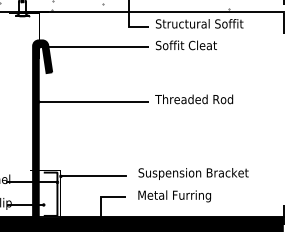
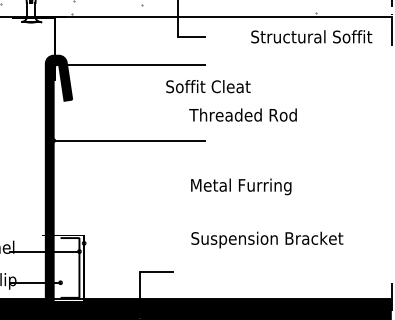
text: (199, 23) -> (311, 36), moved
text: (186, 45) -> (208, 86), moved
text: (193, 98) -> (242, 114), moved
line: (92, 176) -> (128, 243), removed
text: (174, 196) -> (241, 186), moved

